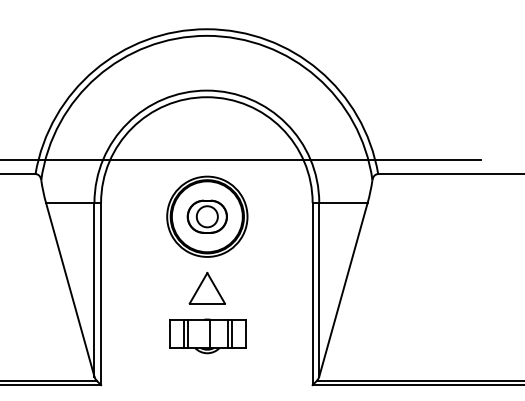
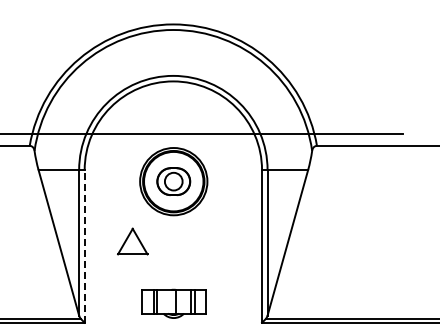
part: (207, 288) -> (132, 241), moved
line: (100, 292) -> (84, 245), solid -> dashed
part: (207, 335) -> (173, 303), moved

